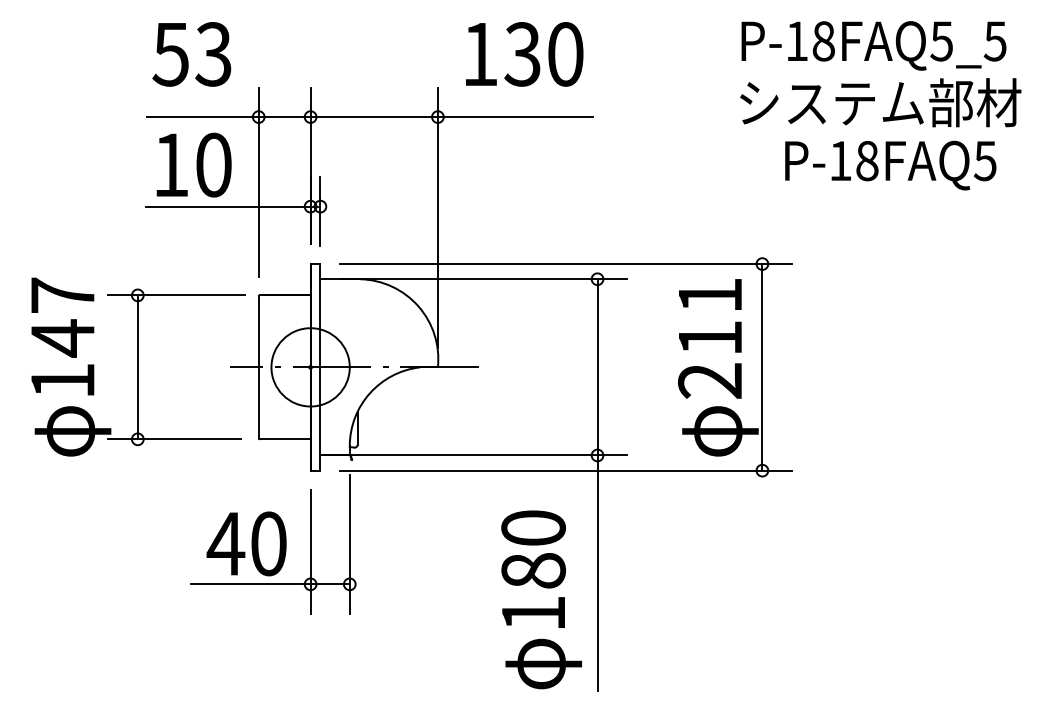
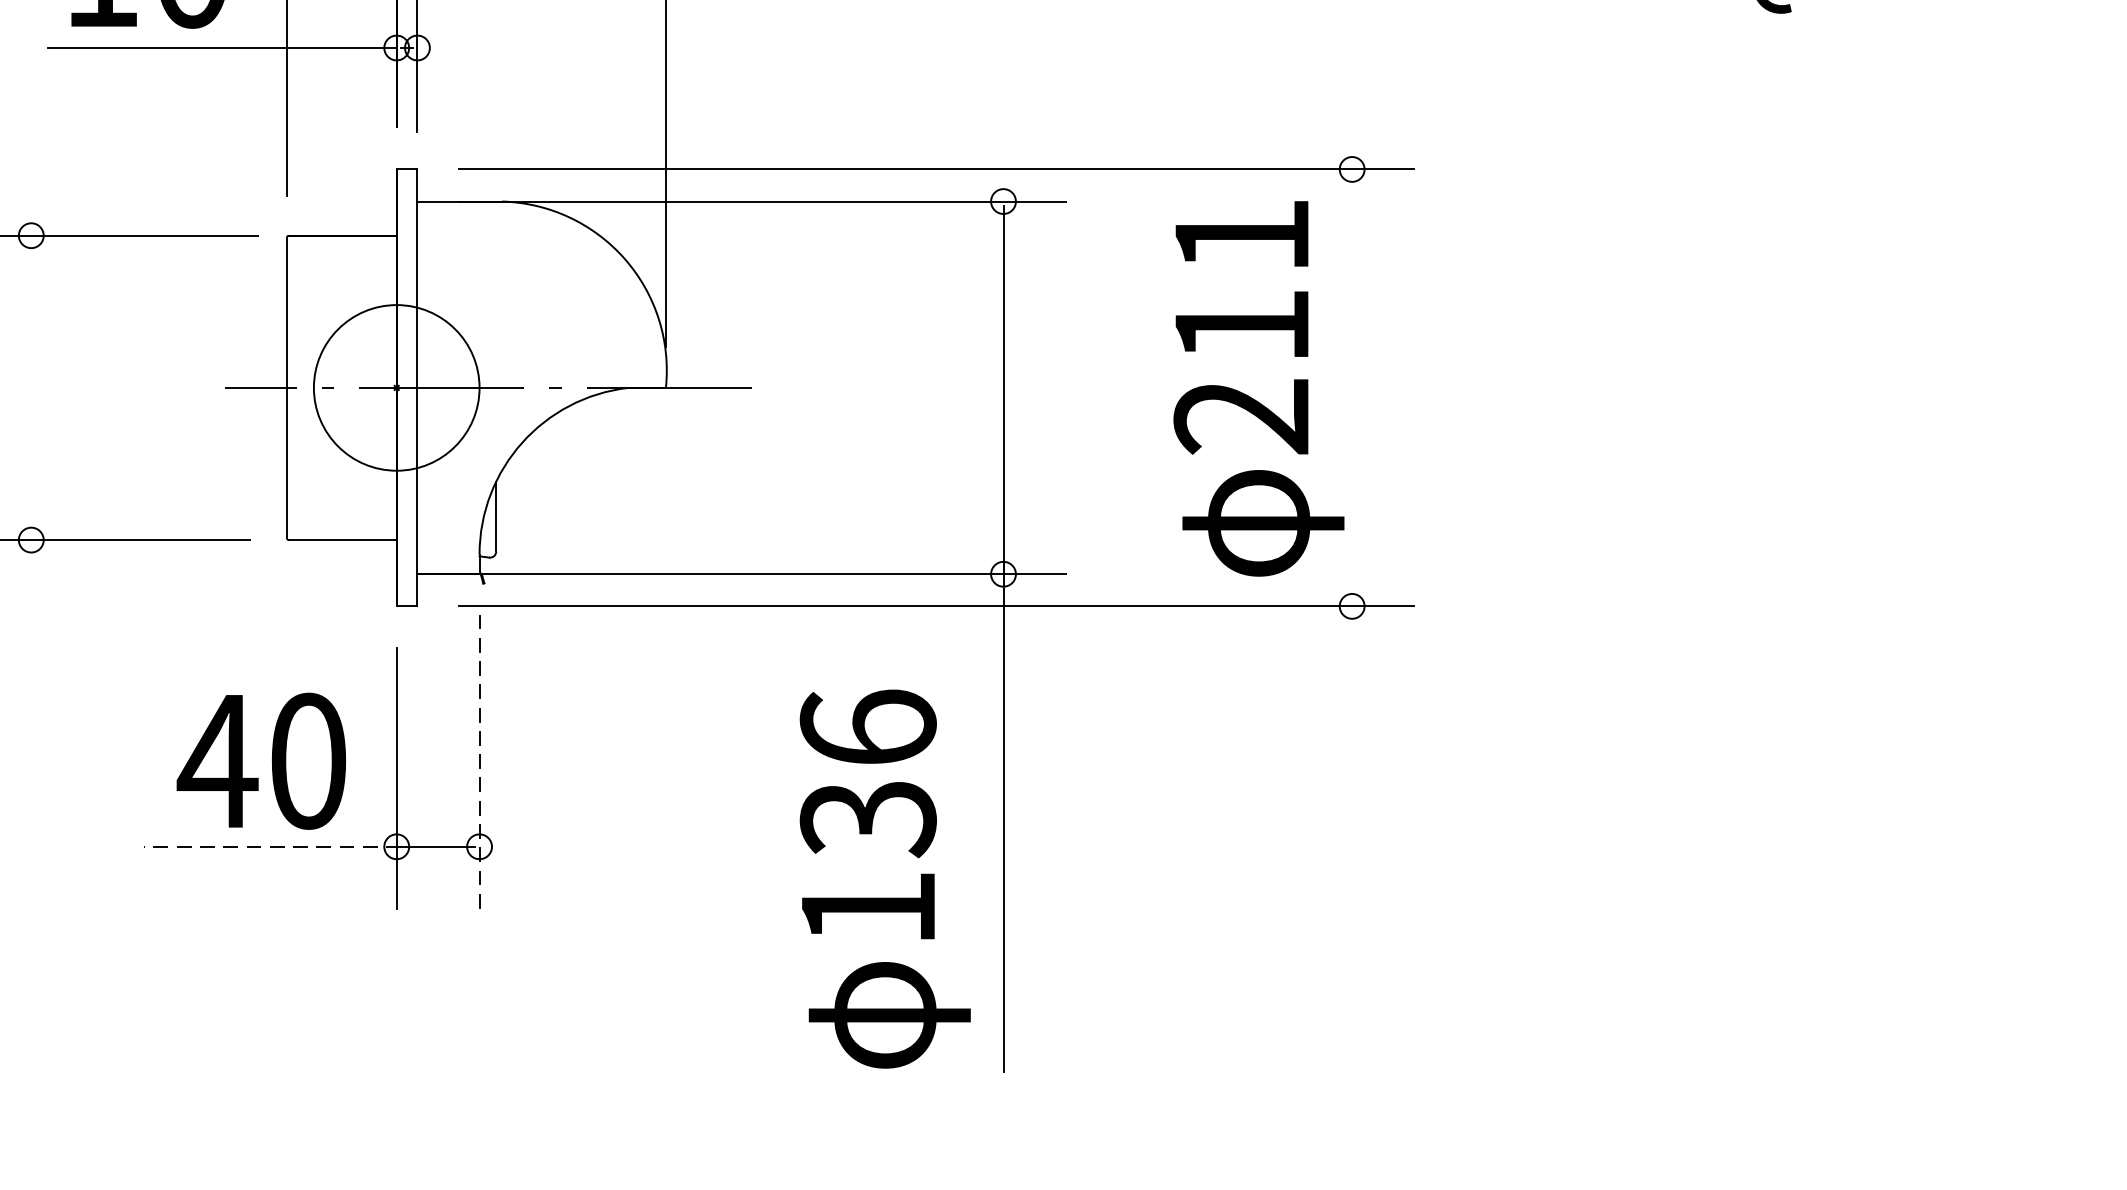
line: (137, 367) -> (30, 388), removed
line: (762, 367) -> (1352, 388), removed
line: (349, 544) -> (478, 762), solid -> dashed
text: (533, 549) -> (868, 773), 180 -> 136
line: (251, 584) -> (271, 847), solid -> dashed

